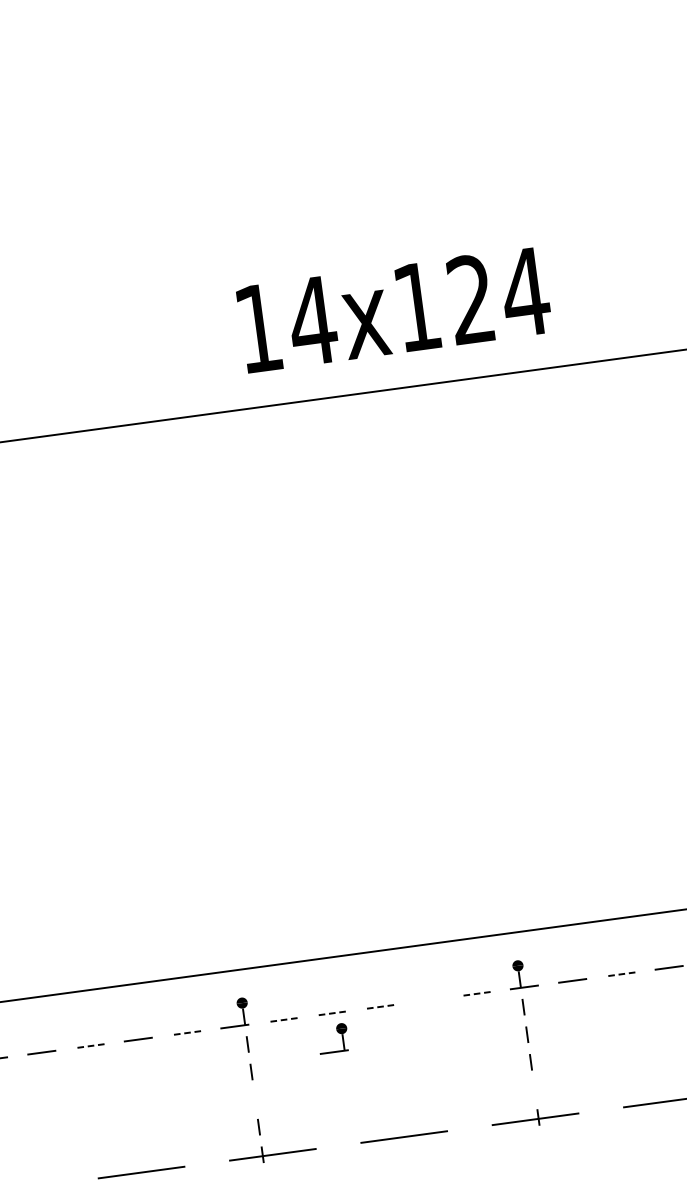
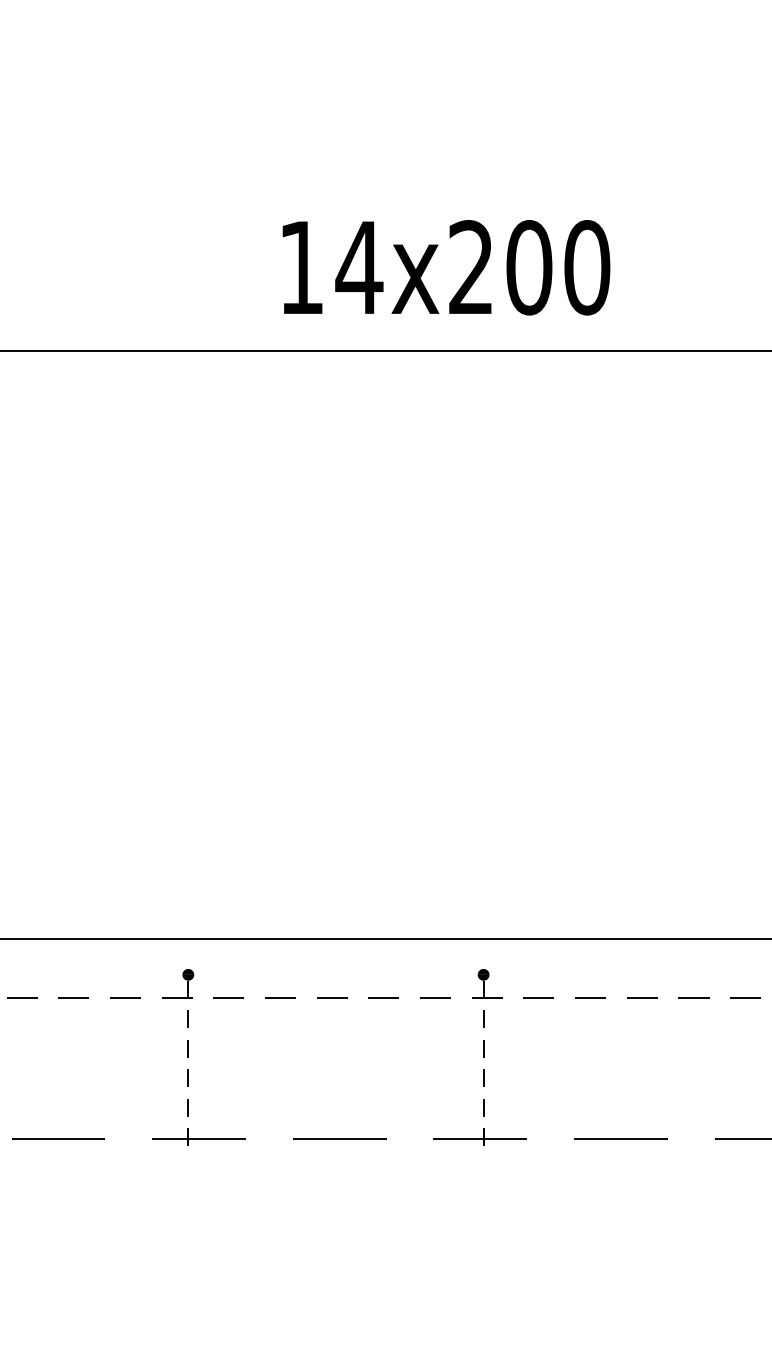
text: (472, 299) -> (530, 267), 14x124 -> 14x200
line: (620, 974) -> (590, 998), dashed -> solid
line: (476, 993) -> (435, 998), dashed -> solid
line: (427, 999) -> (383, 997), added
line: (379, 1006) -> (332, 998), dashed -> solid
line: (331, 1013) -> (280, 998), dashed -> solid
line: (282, 1020) -> (228, 998), dashed -> solid
part: (337, 1032) -> (284, 1019), removed
line: (186, 1033) -> (125, 998), dashed -> solid
line: (90, 1046) -> (22, 998), dashed -> solid
line: (534, 1089) -> (483, 1107), added
line: (254, 1099) -> (187, 1077), added

